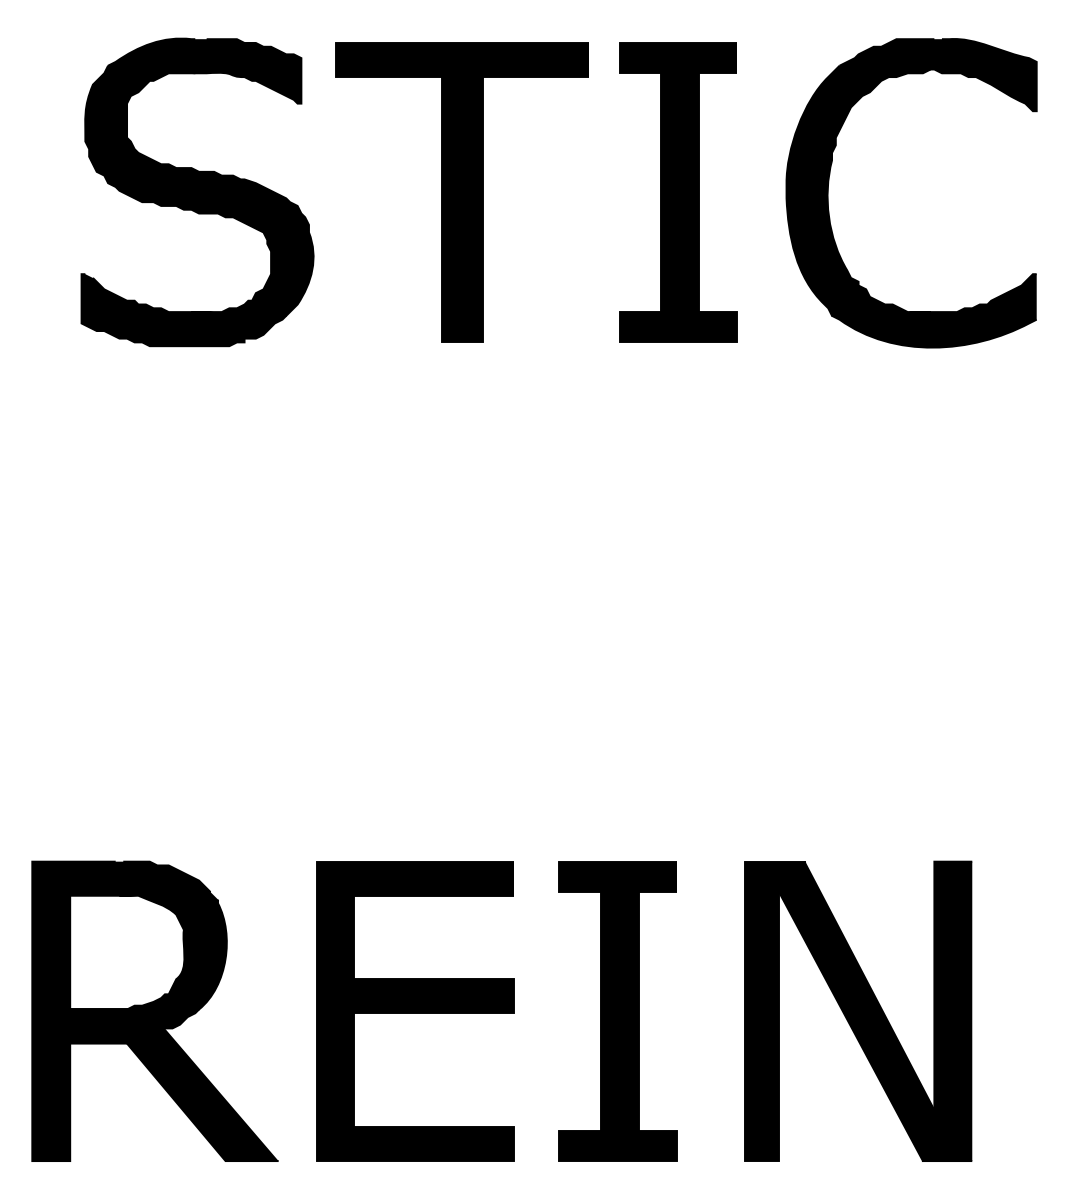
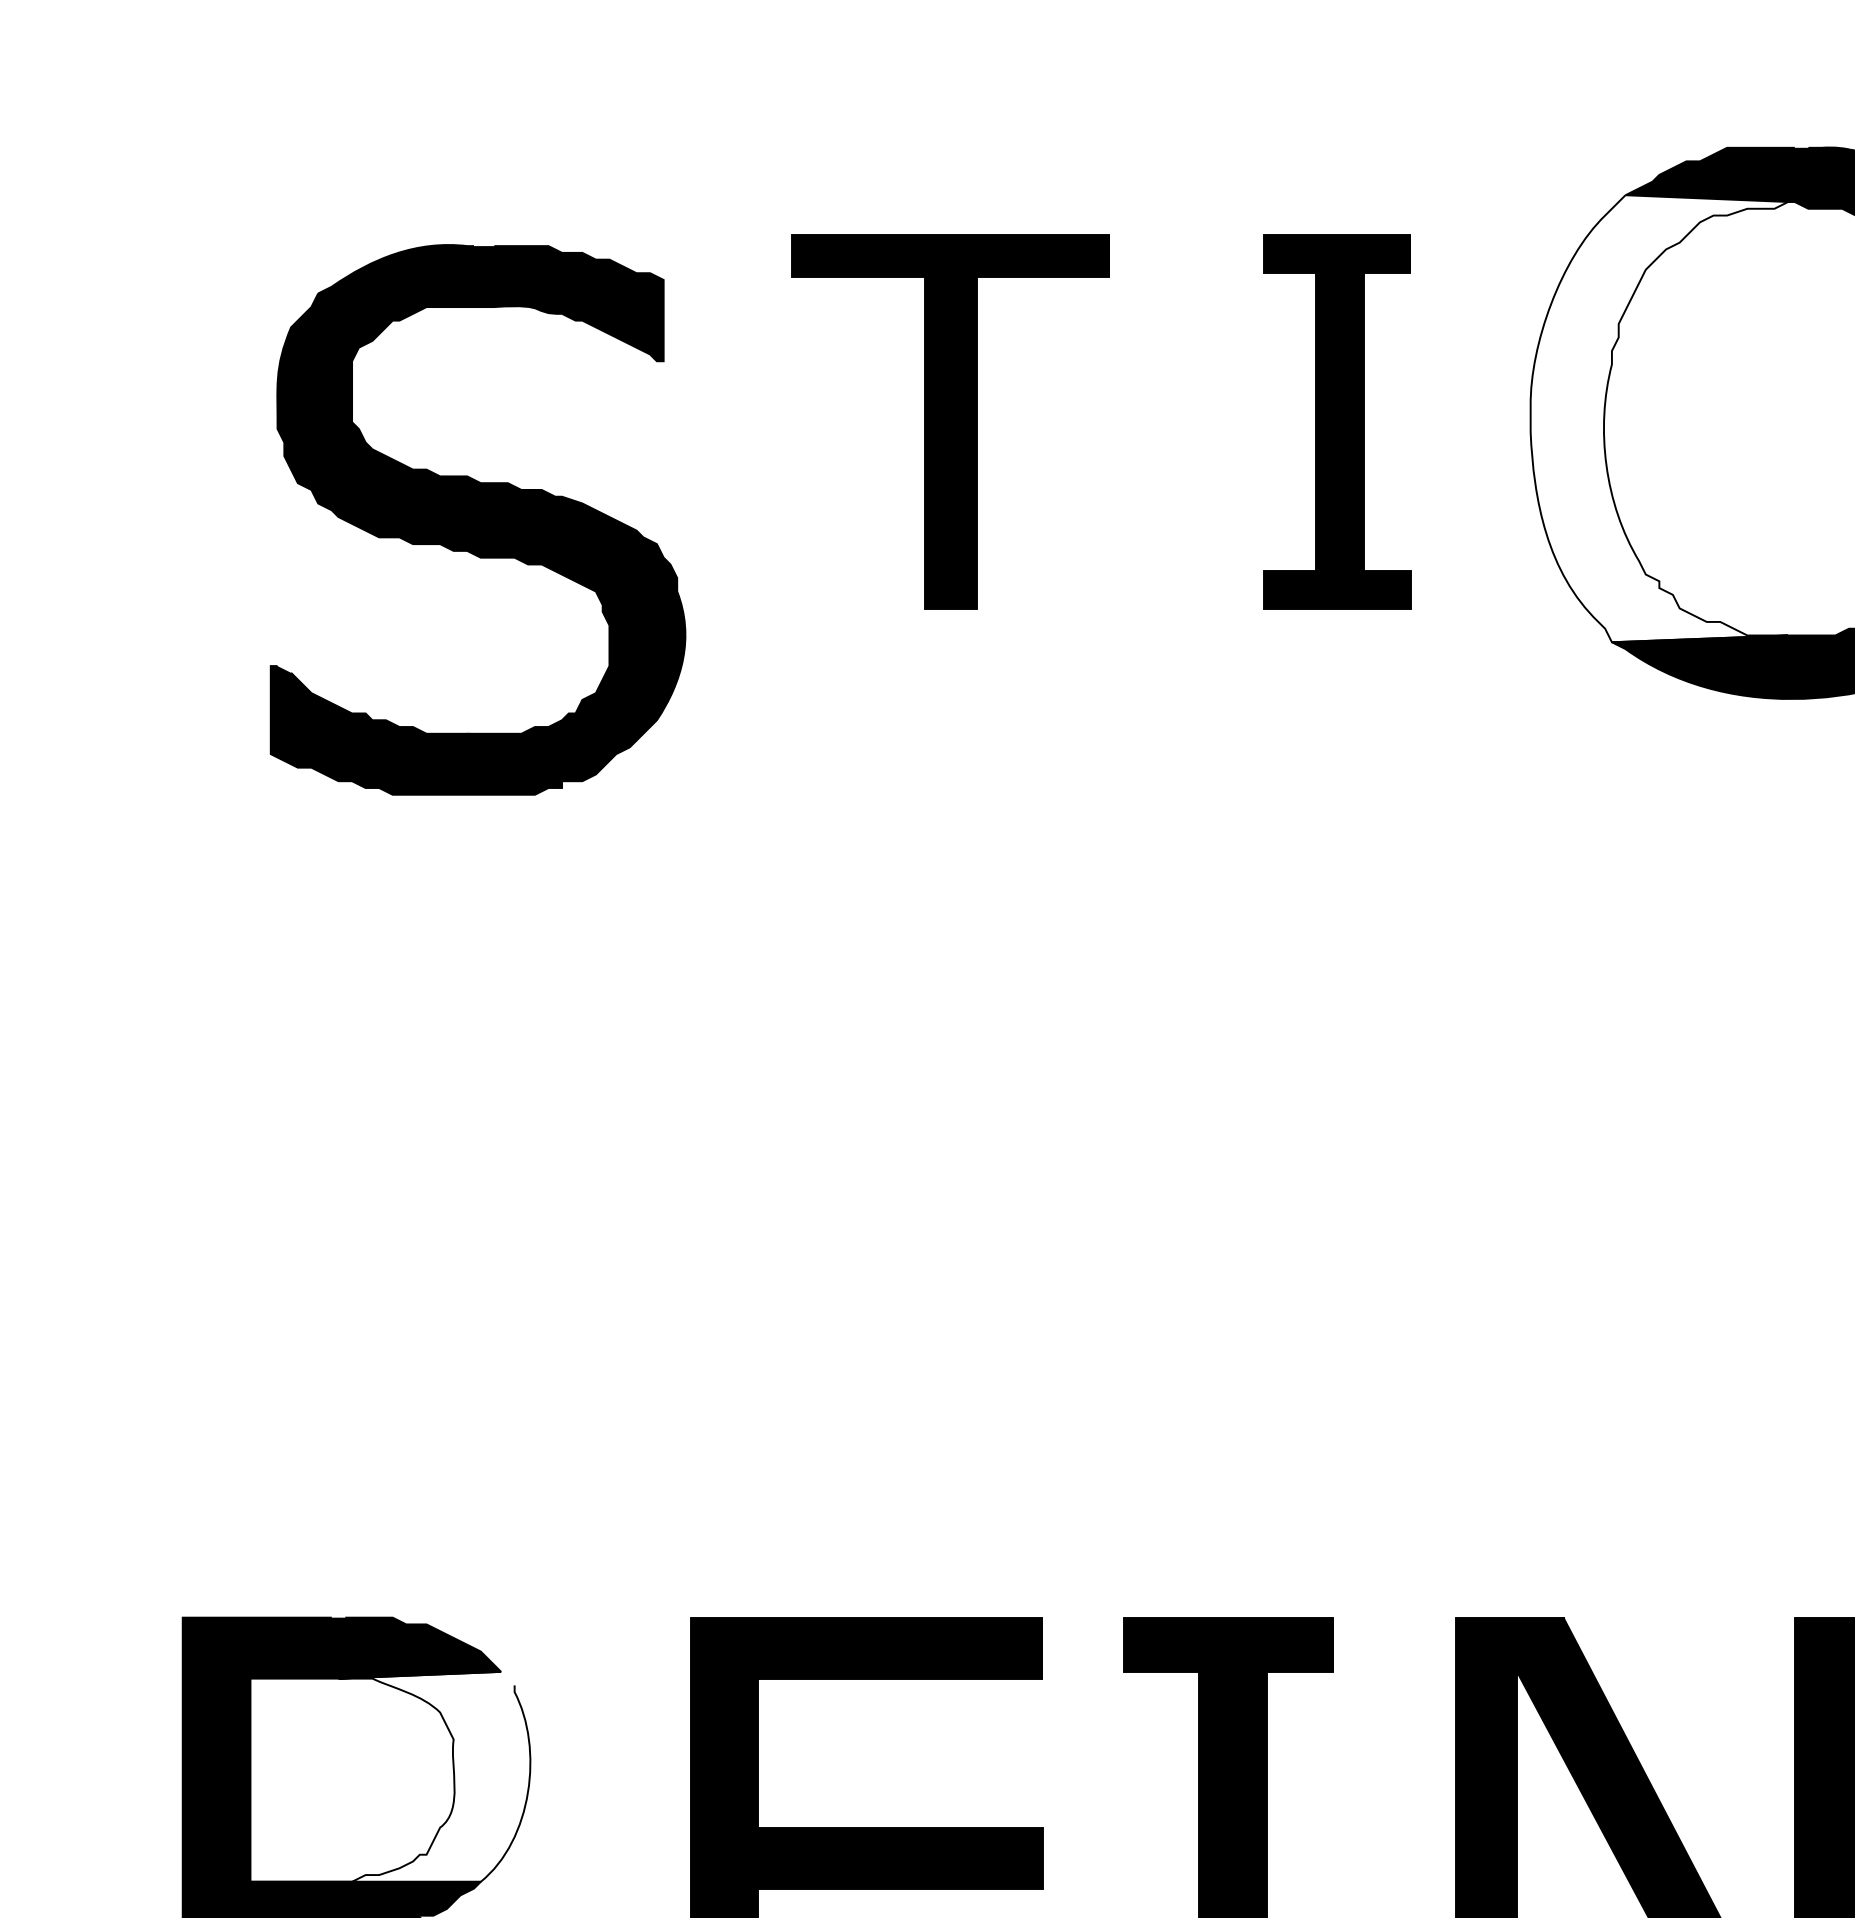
fill: (858, 190) -> (1659, 418), removed
part: (197, 192) -> (477, 520), moved
part: (461, 192) -> (949, 421), size x0.7
part: (678, 192) -> (1337, 421), size x0.7
fill: (148, 950) -> (390, 1776), removed

